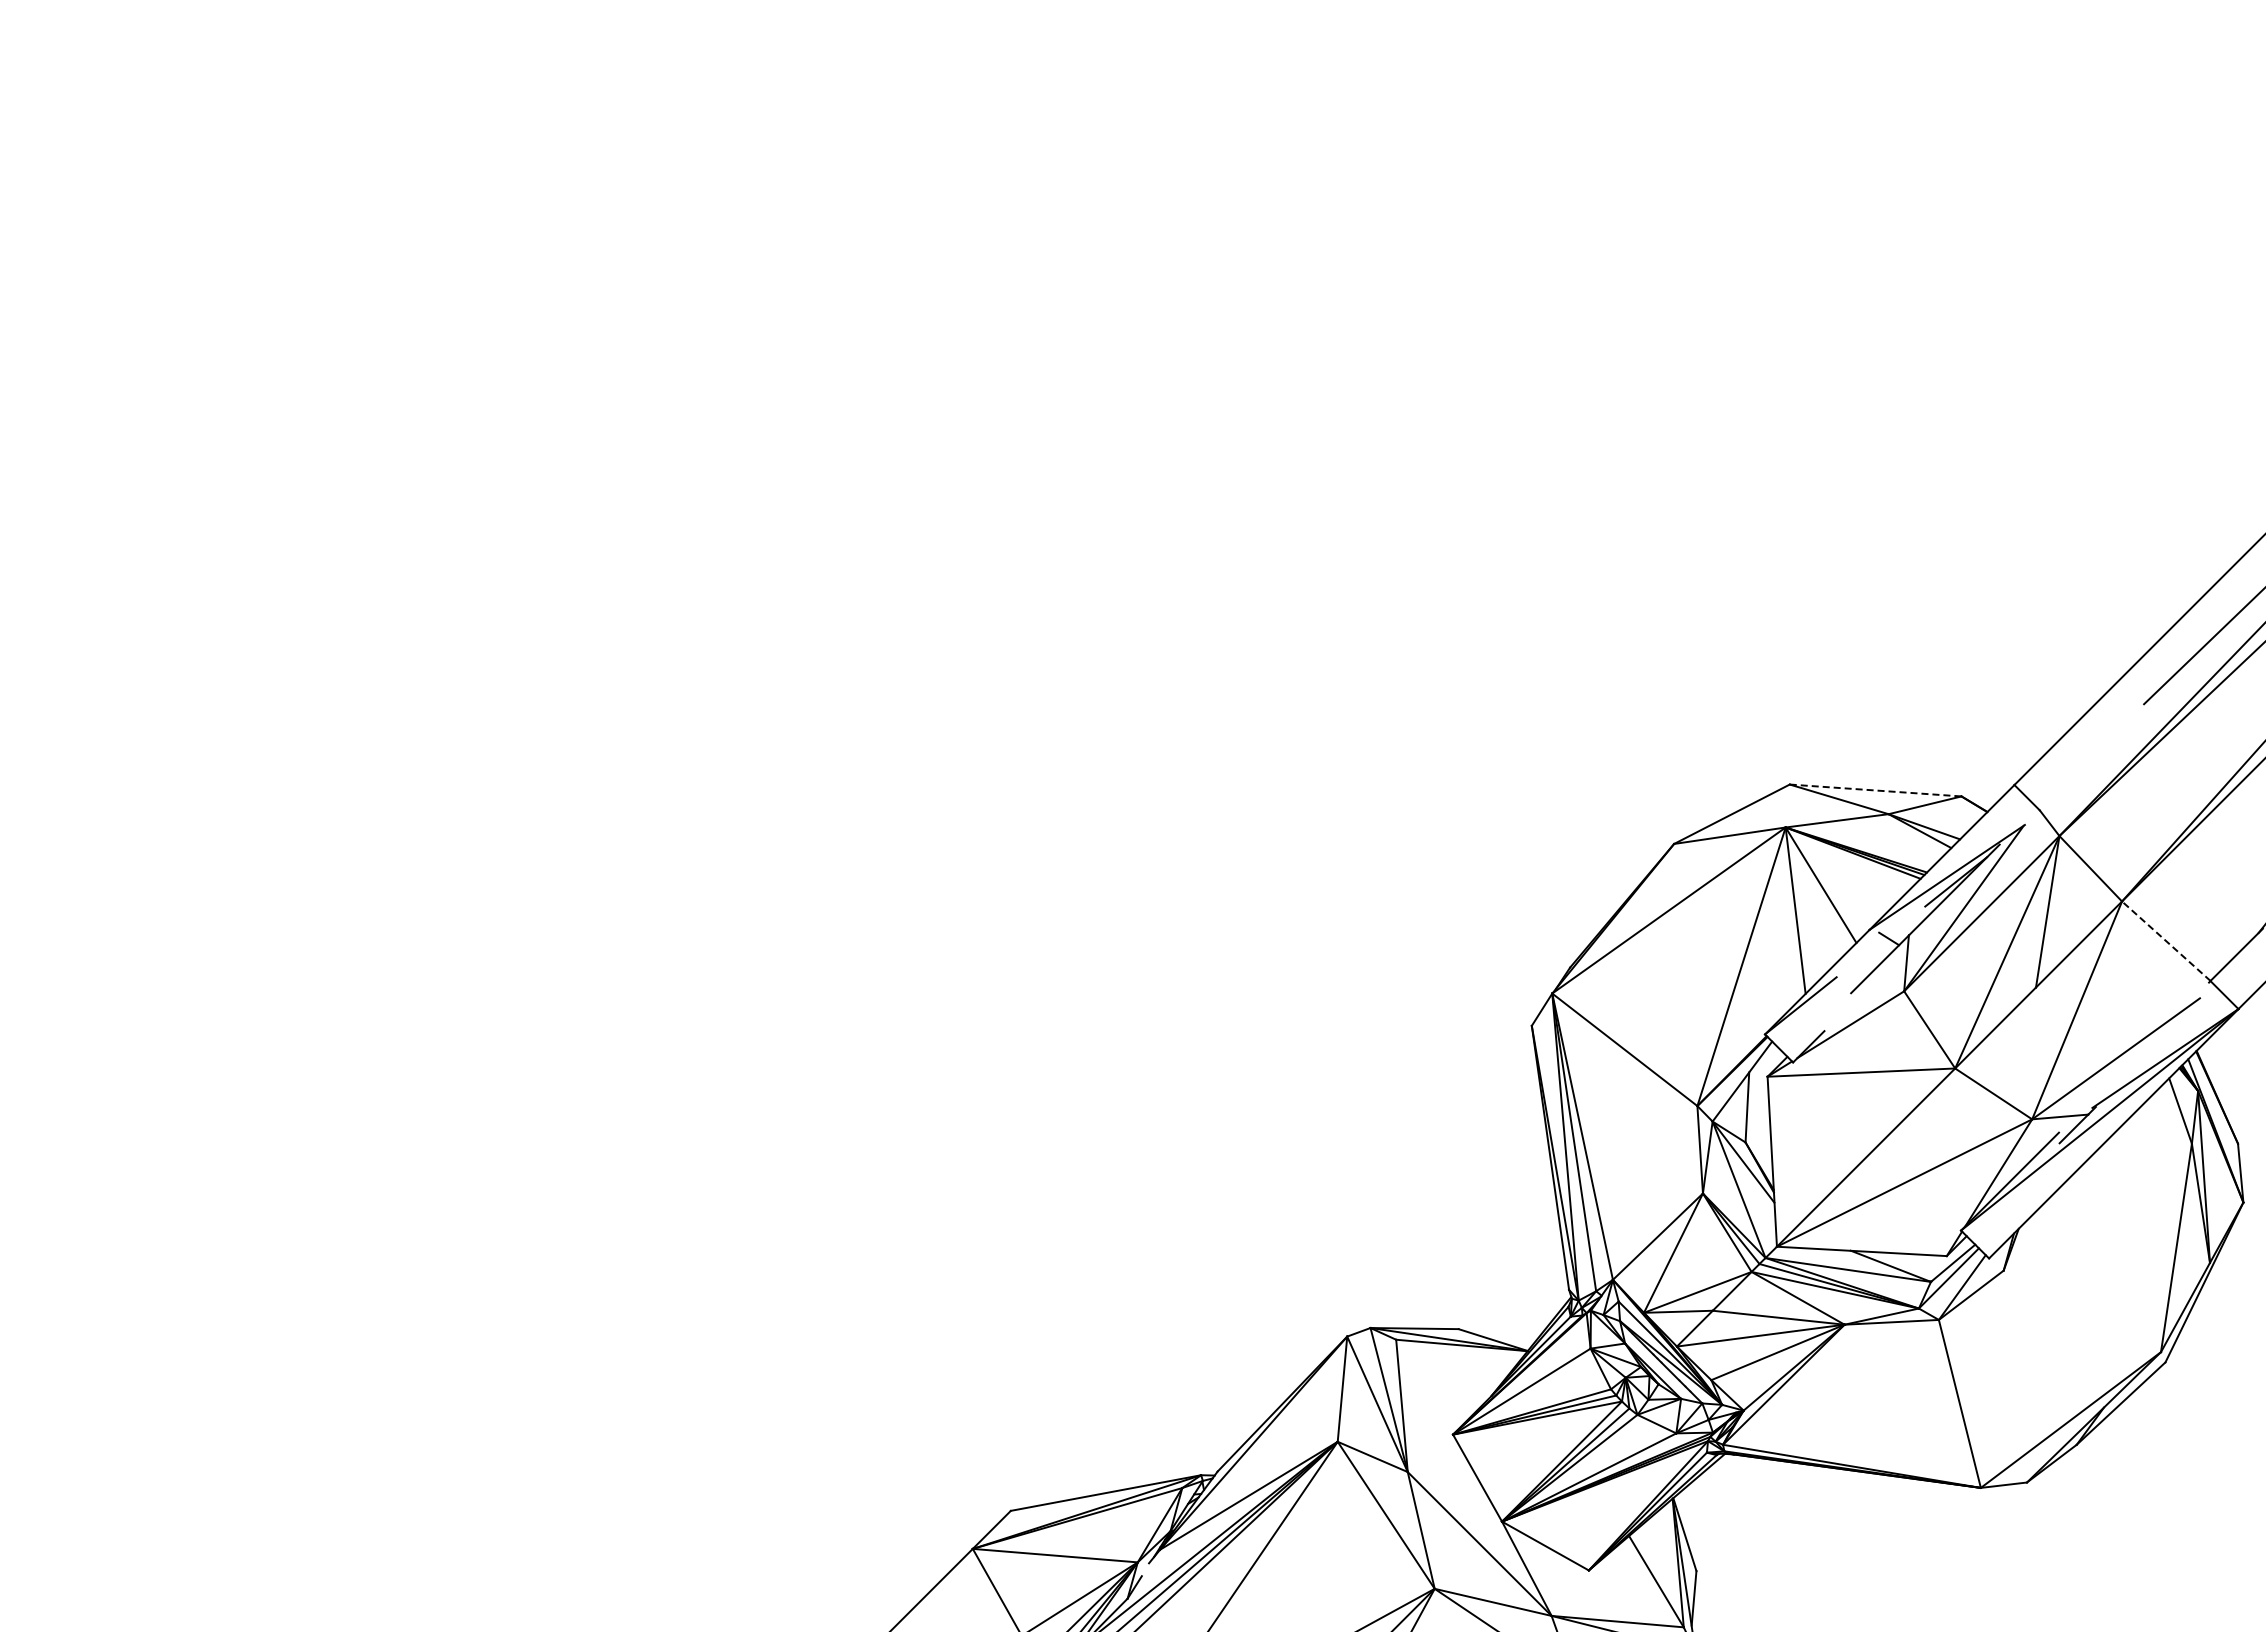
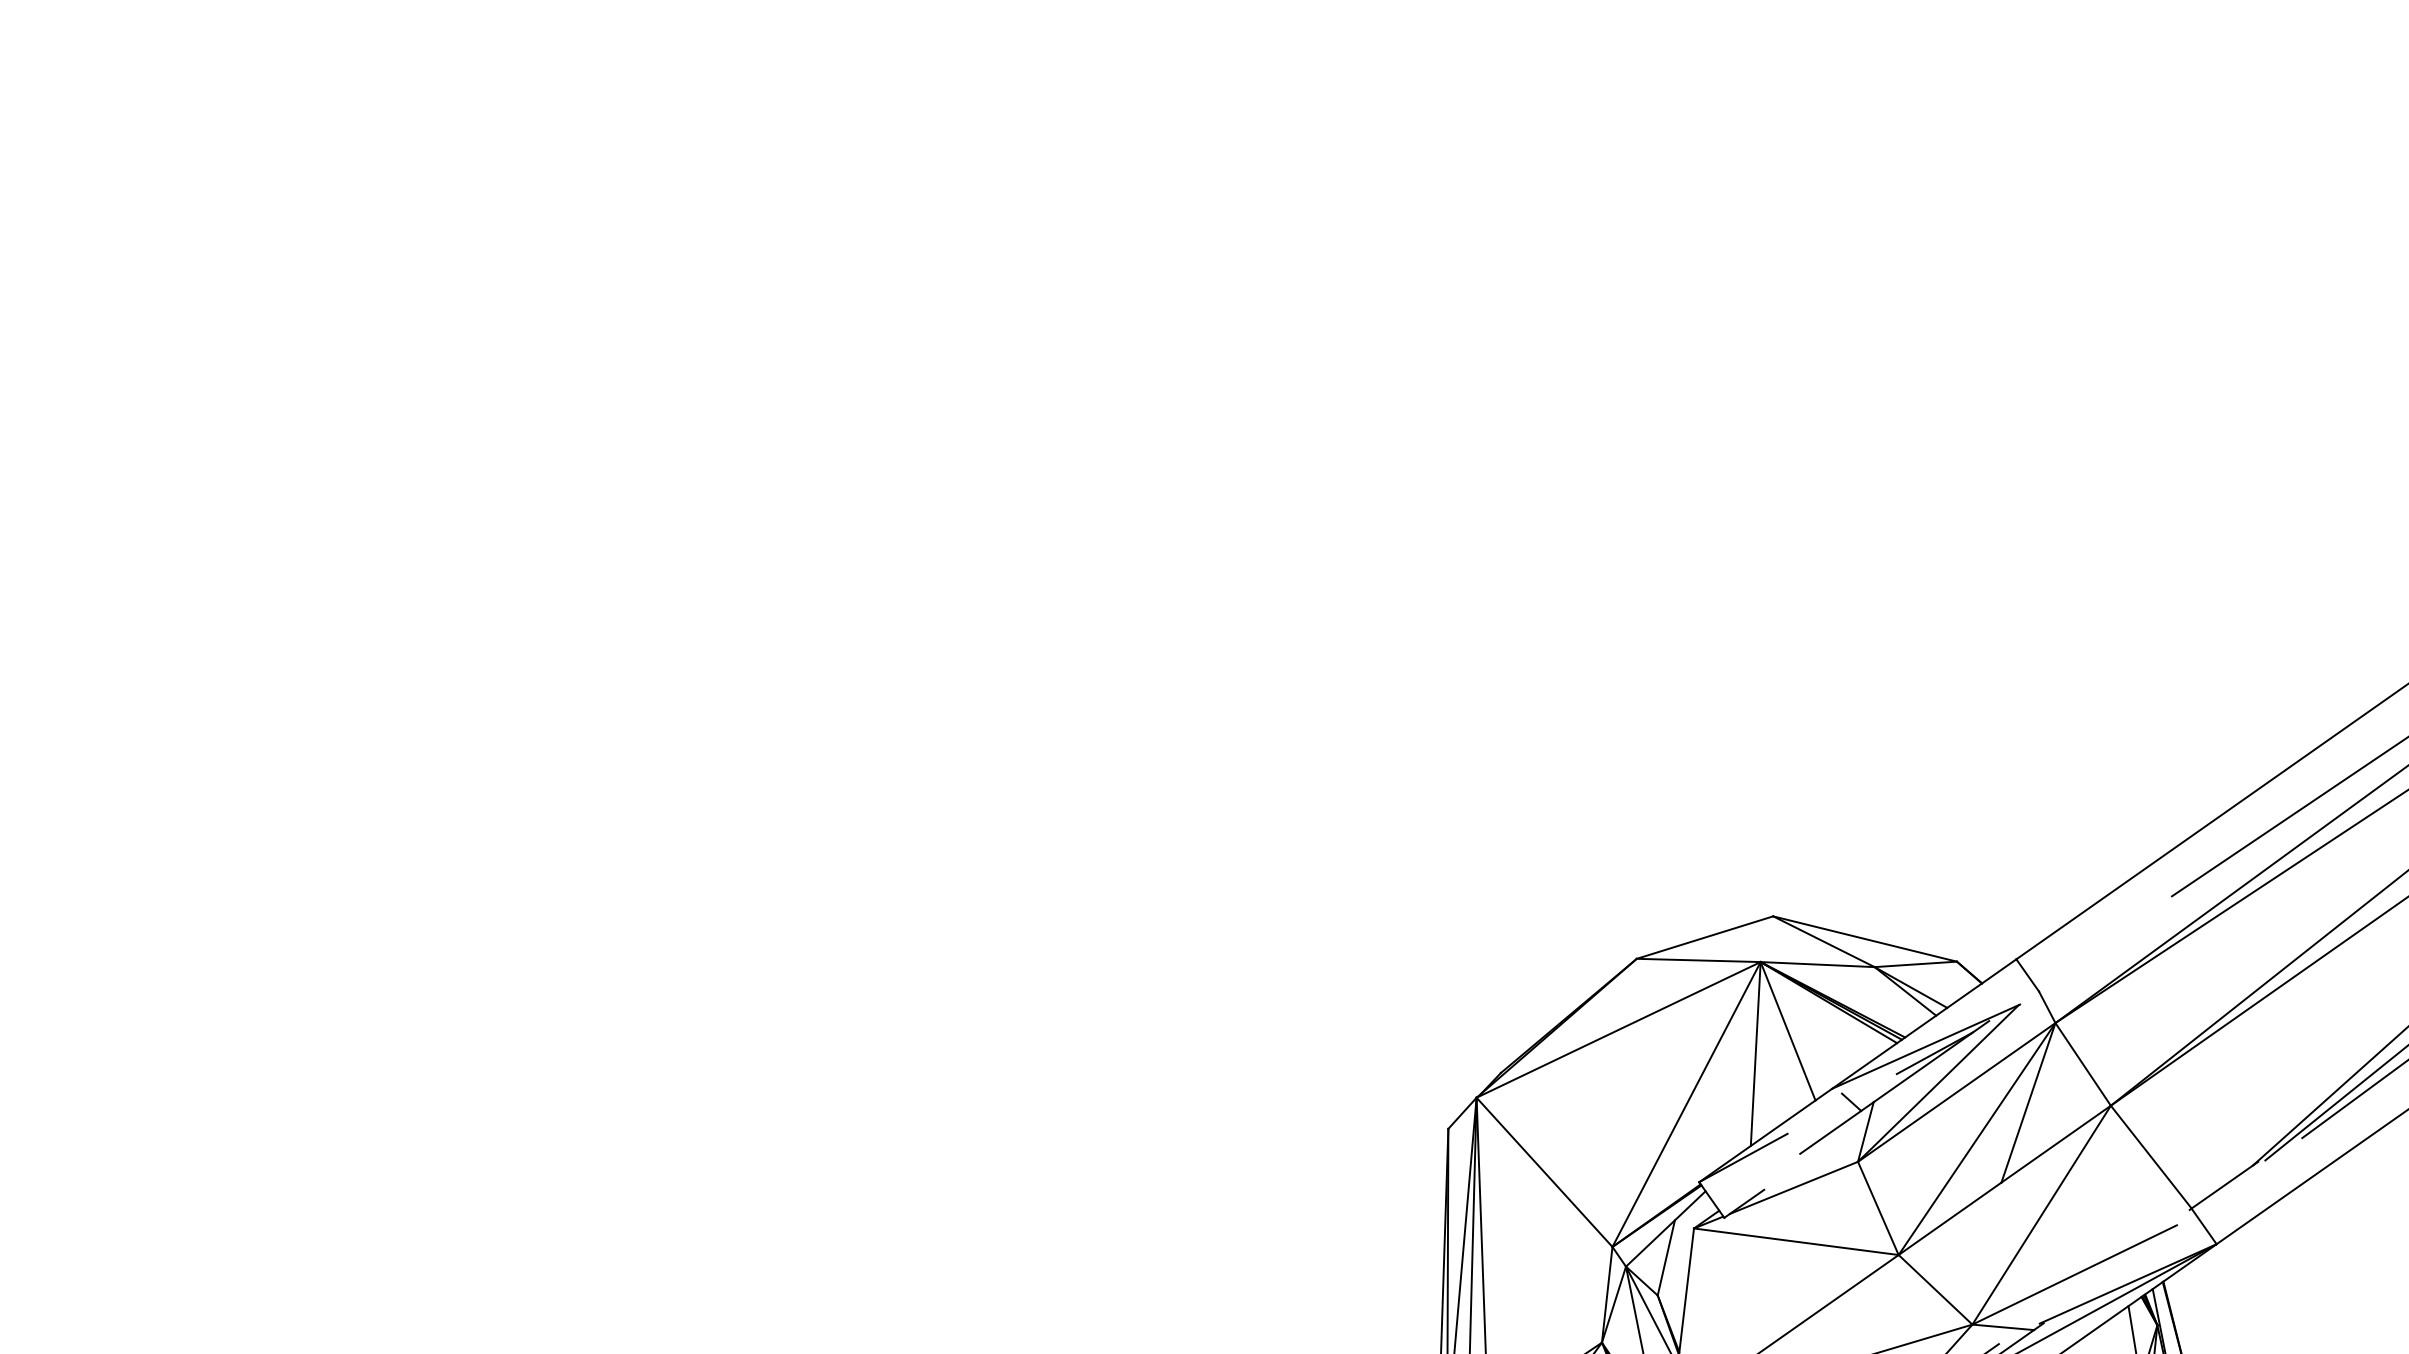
line: (1876, 790) -> (1865, 939), dashed -> solid
line: (2166, 941) -> (2151, 1157), dashed -> solid

